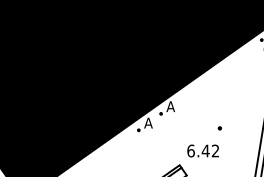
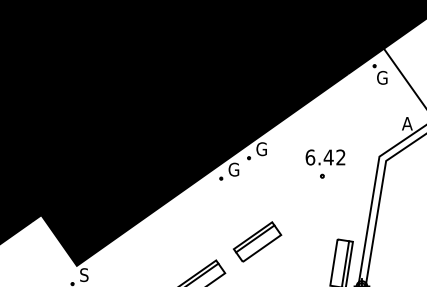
text: (170, 106) -> (260, 149), A -> G
text: (148, 122) -> (233, 169), A -> G
text: (203, 151) -> (325, 157), moved

